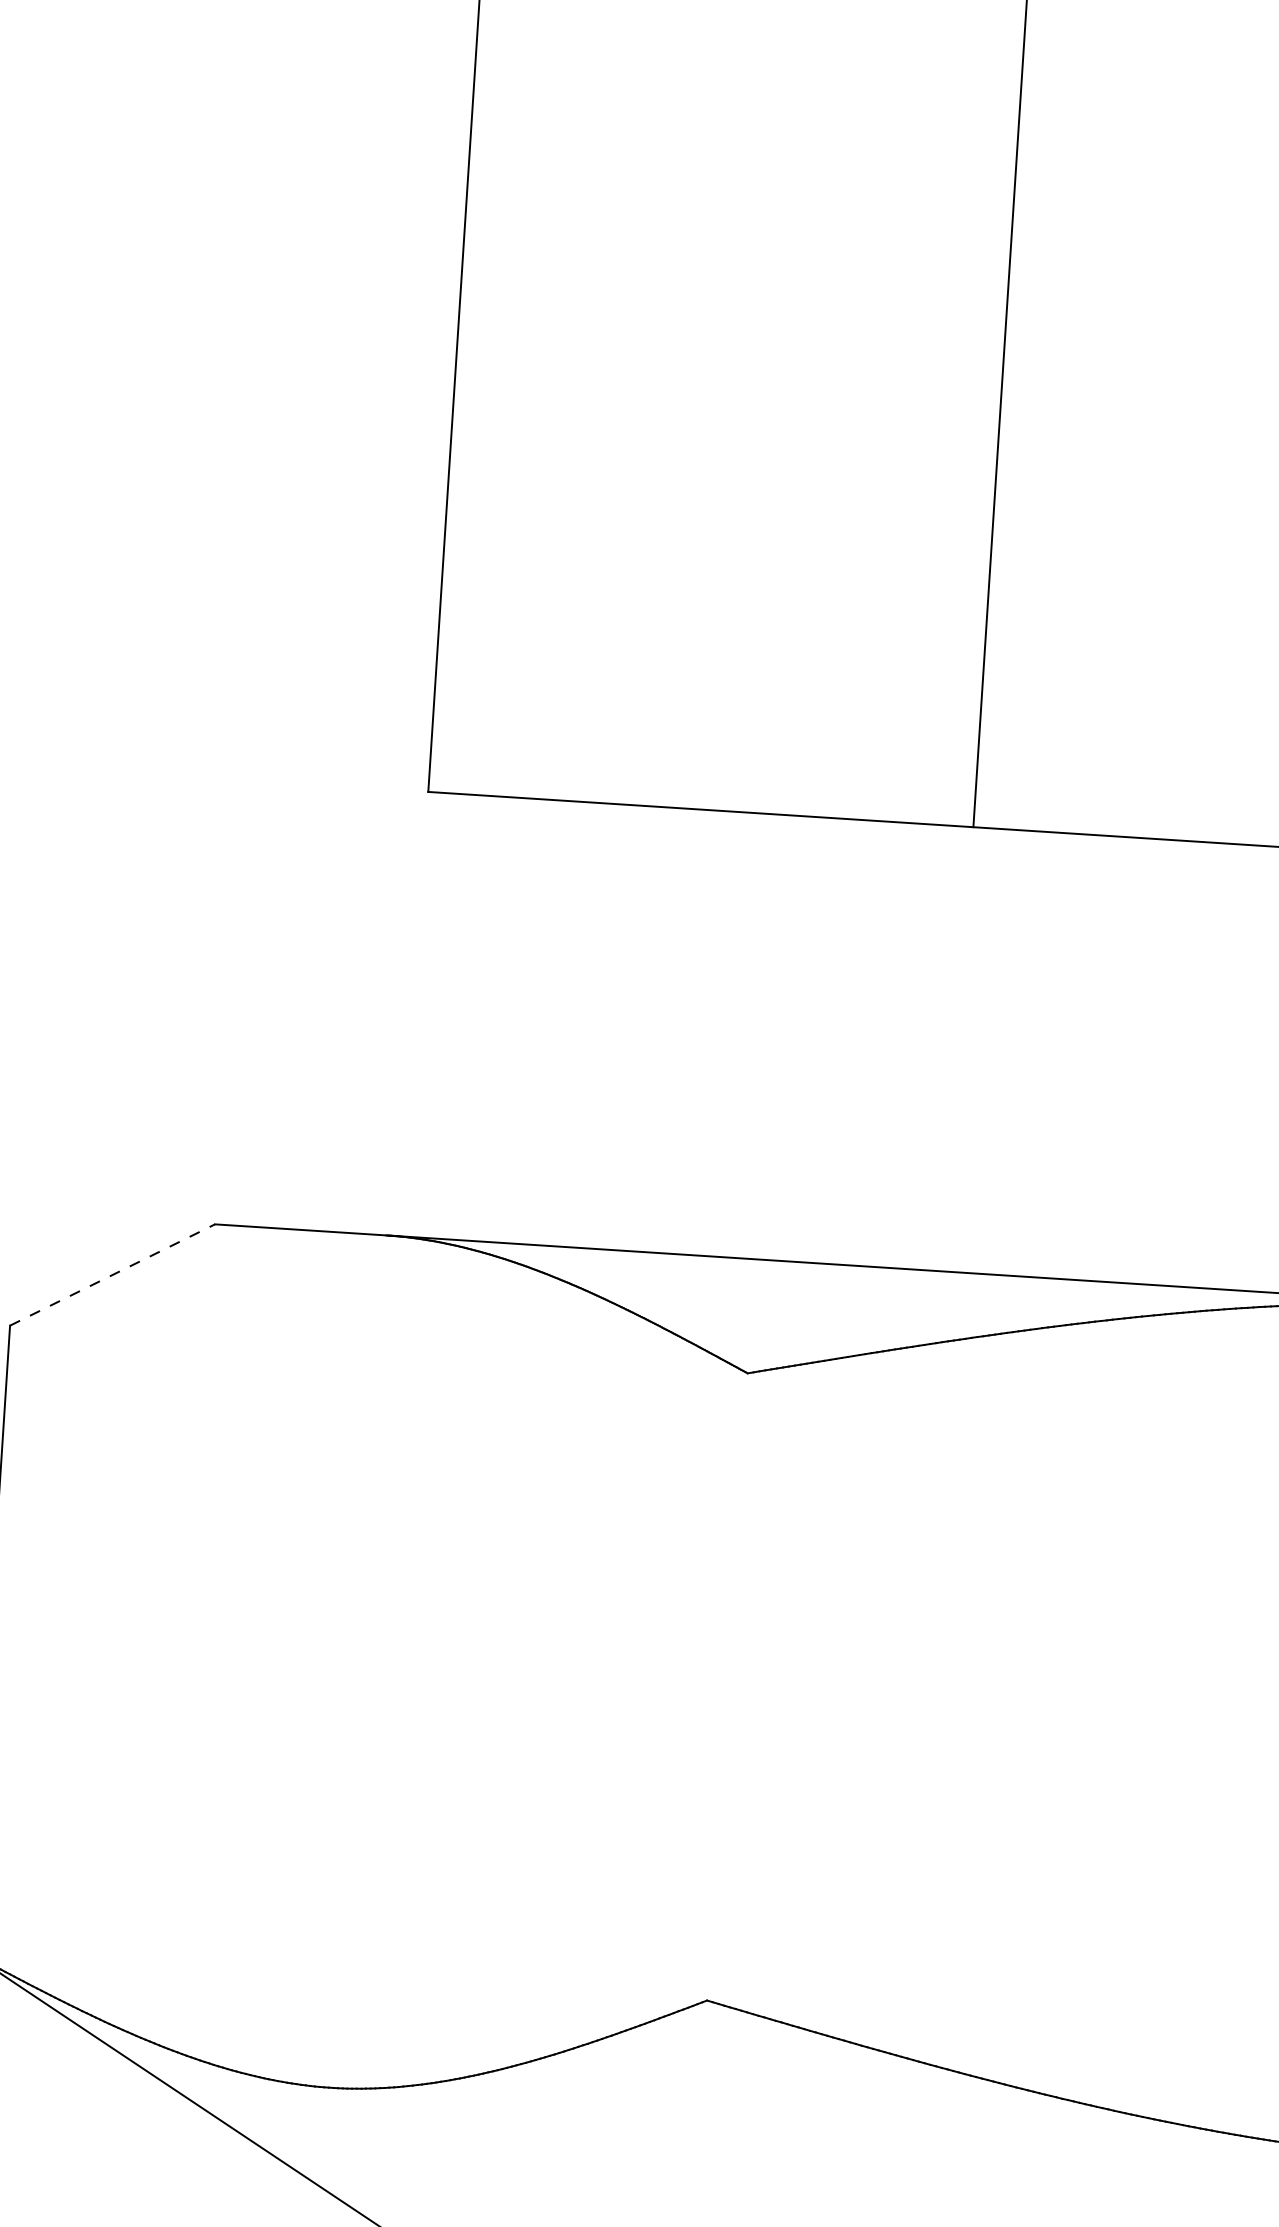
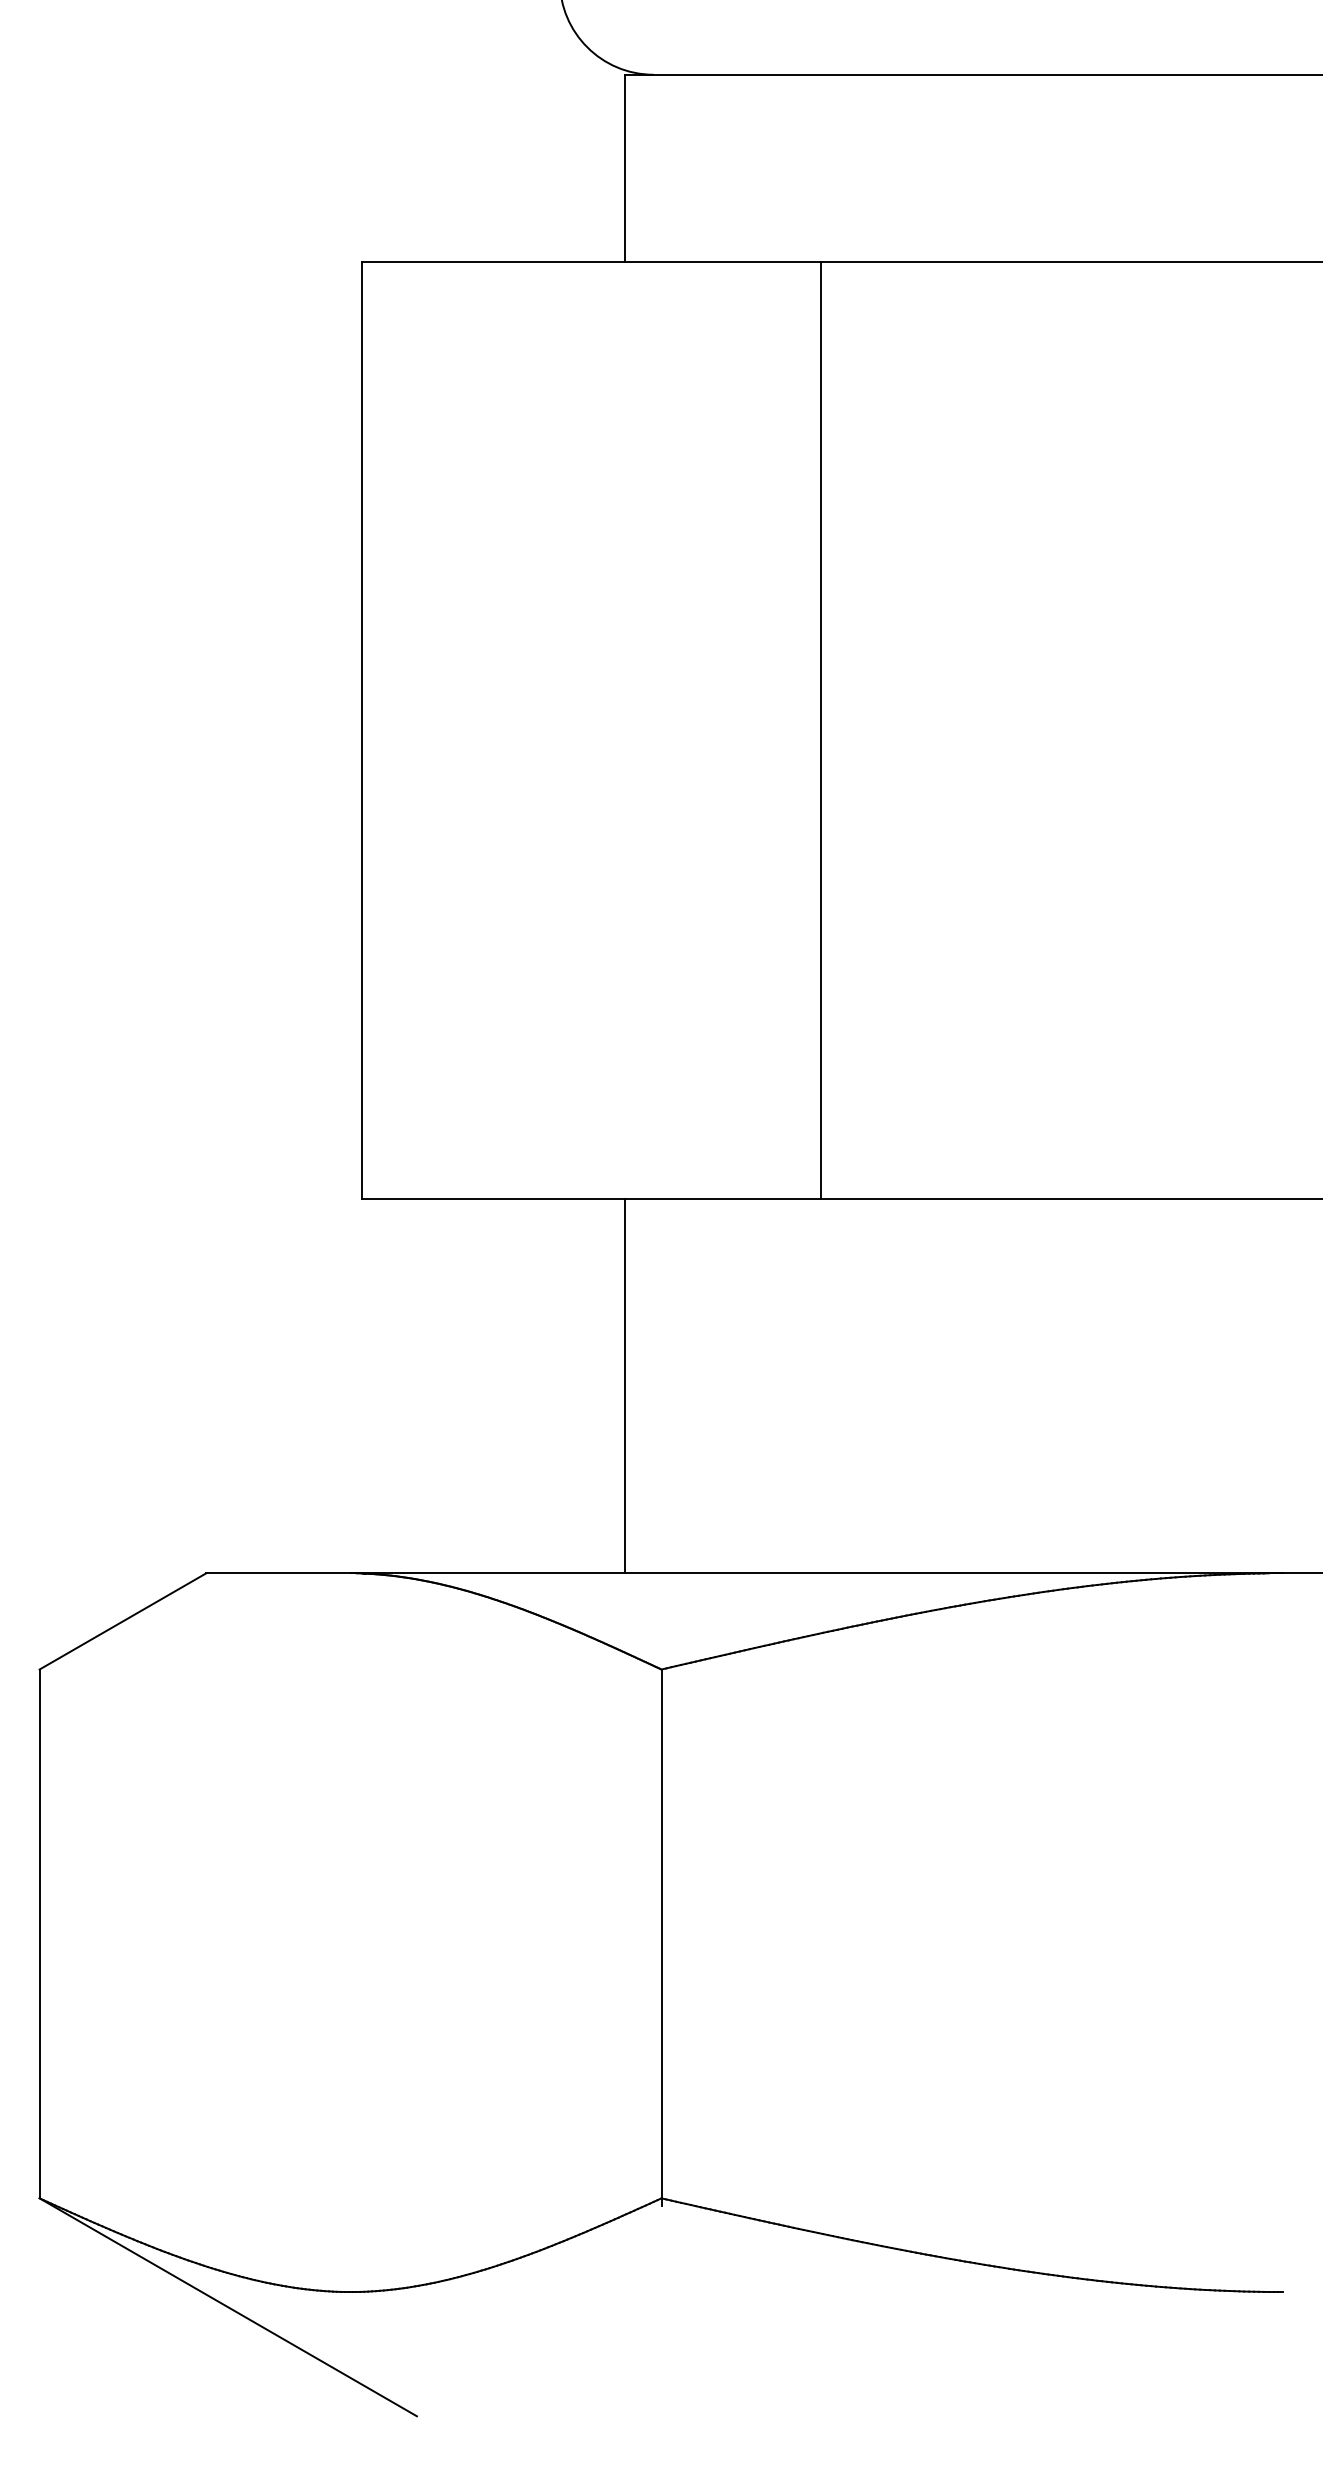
line: (726, 1033) -> (625, 1385), added
line: (113, 1275) -> (123, 1621), dashed -> solid
line: (727, 1691) -> (661, 1937), added

